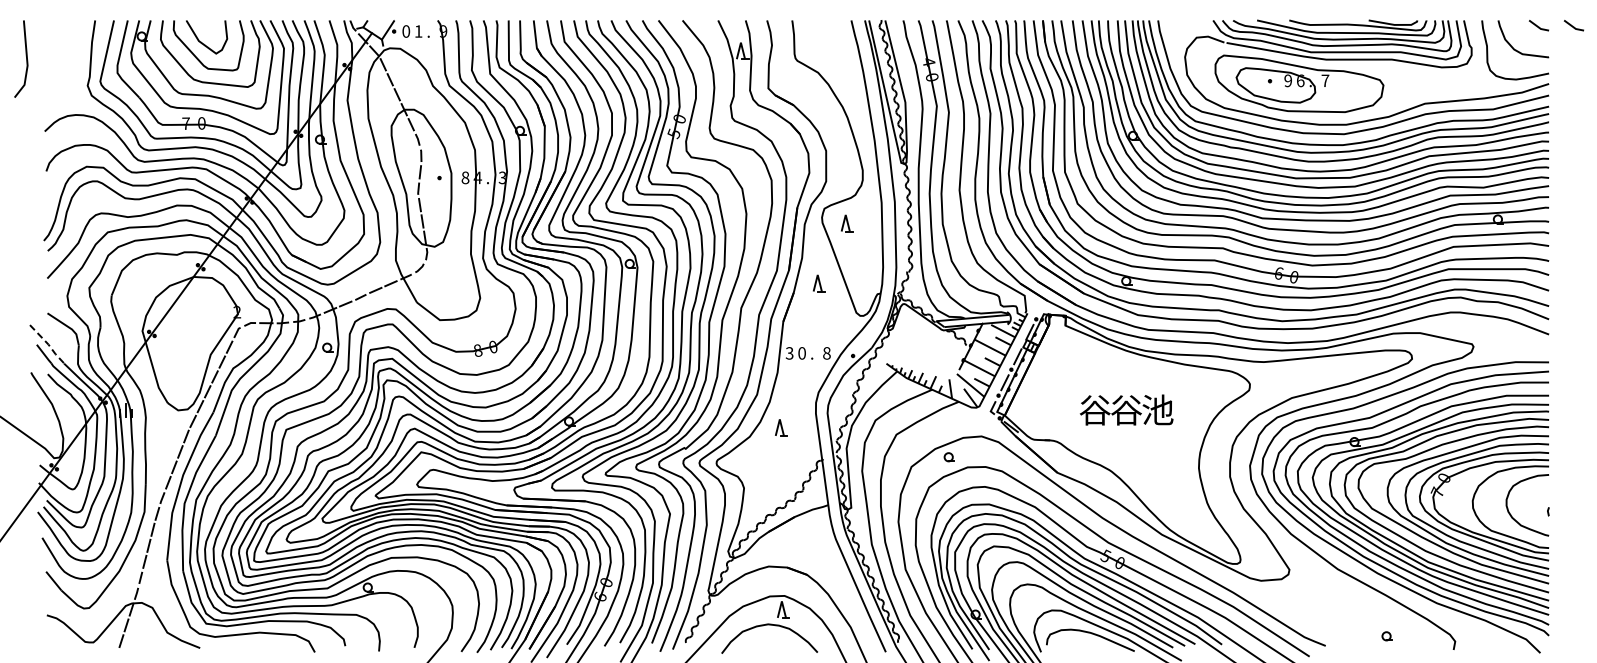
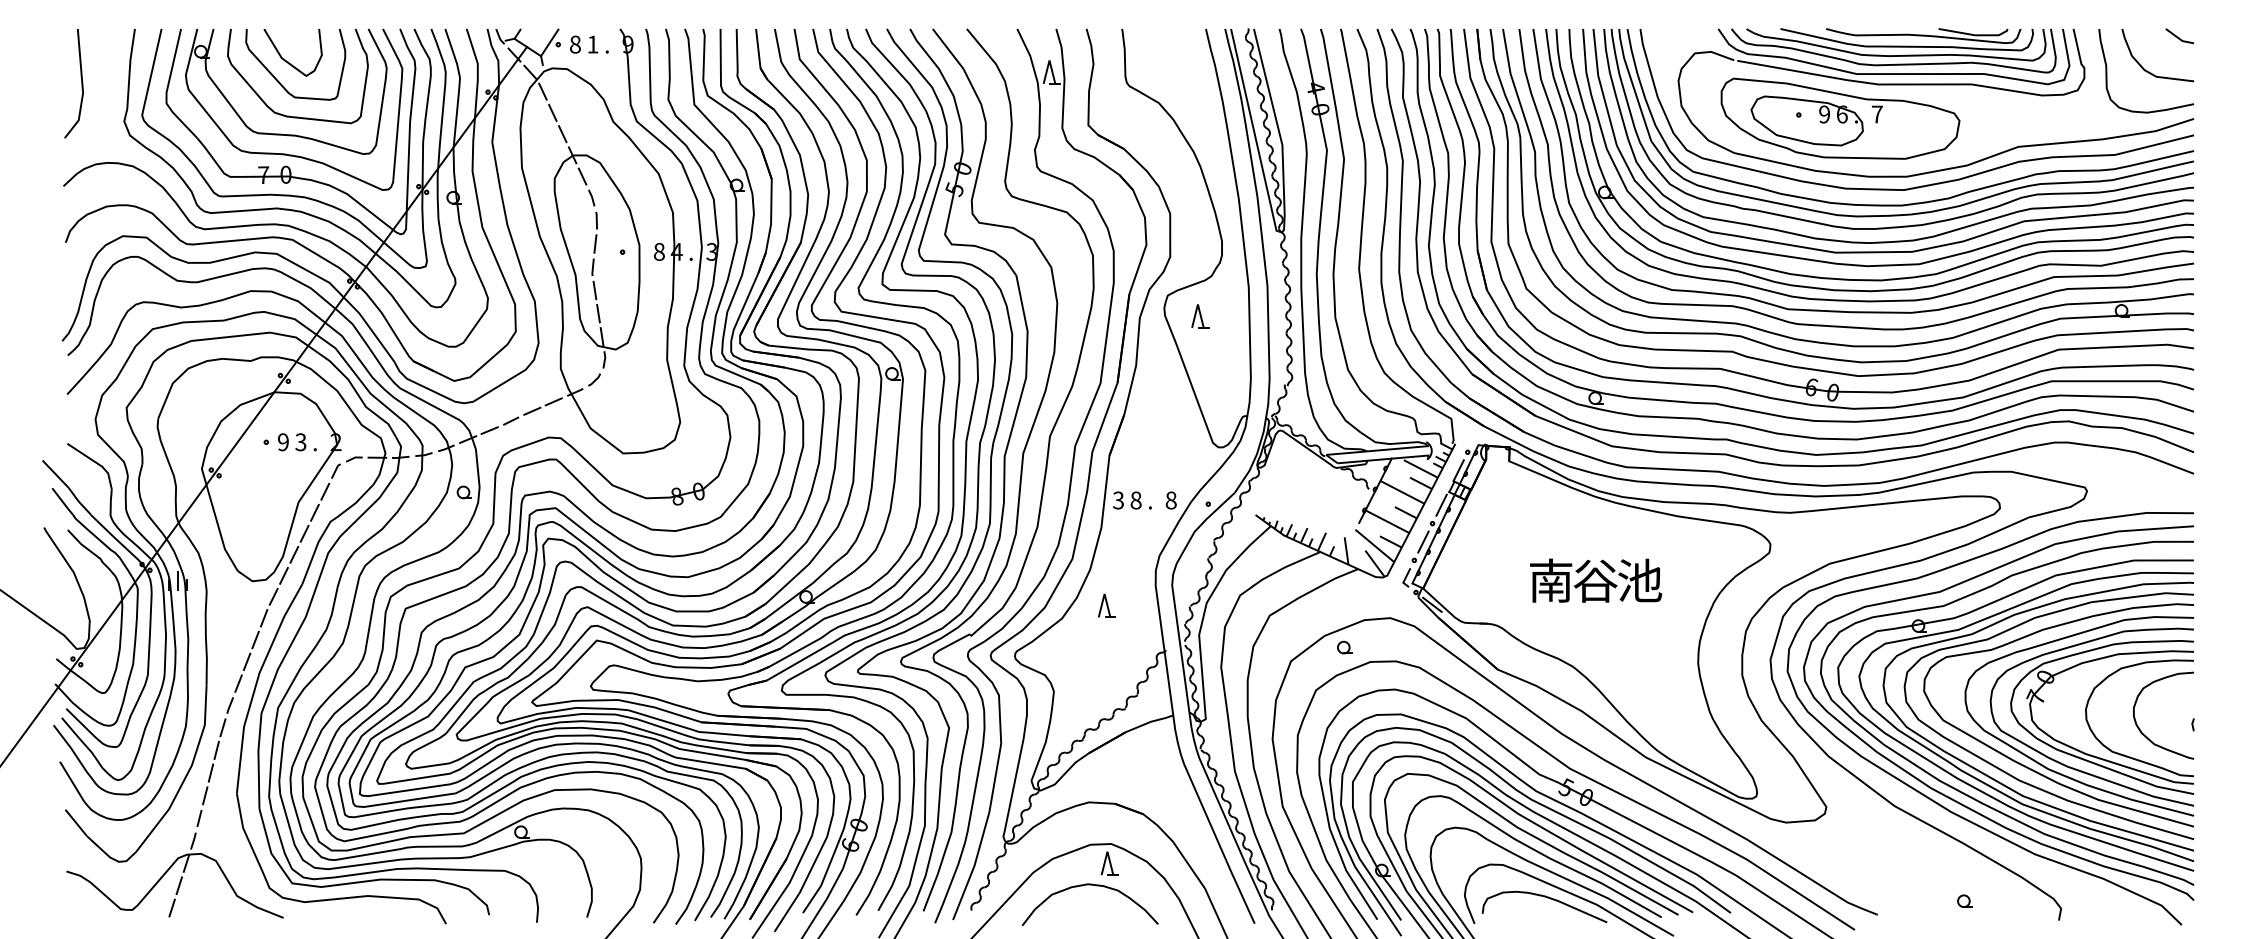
line: (1574, 26) -> (2230, 37), removed
text: (406, 31) -> (575, 44), 0 -> 8
line: (25, 55) -> (80, 78), moved
part: (819, 283) -> (1160, 401), removed
part: (204, 312) -> (289, 442), added
line: (48, 344) -> (68, 487), dashed -> solid
text: (801, 353) -> (1135, 500), 0 -> 8
text: (1094, 409) -> (1550, 579), 谷 -> 南

